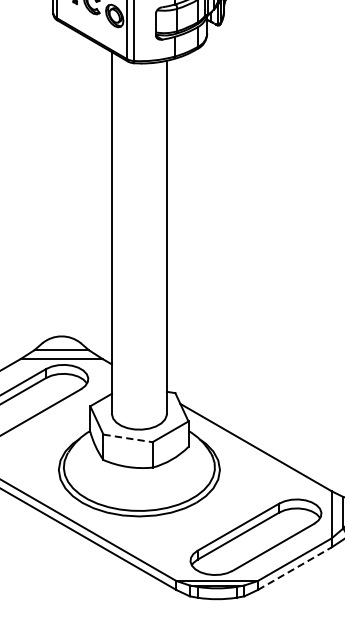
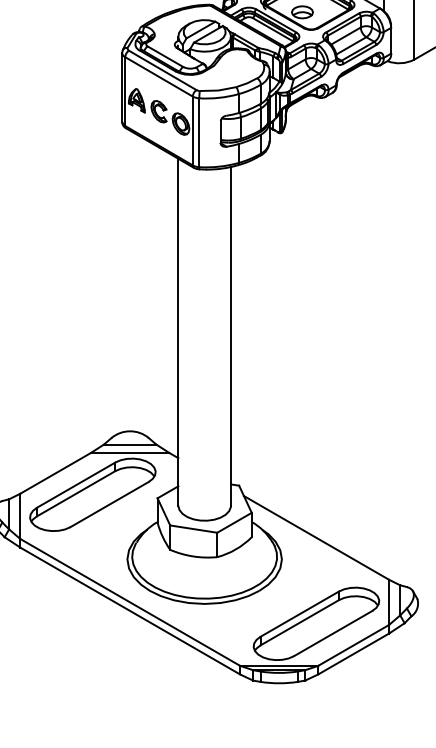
line: (127, 438) -> (193, 529), dashed -> solid
line: (294, 568) -> (353, 653), dashed -> solid

